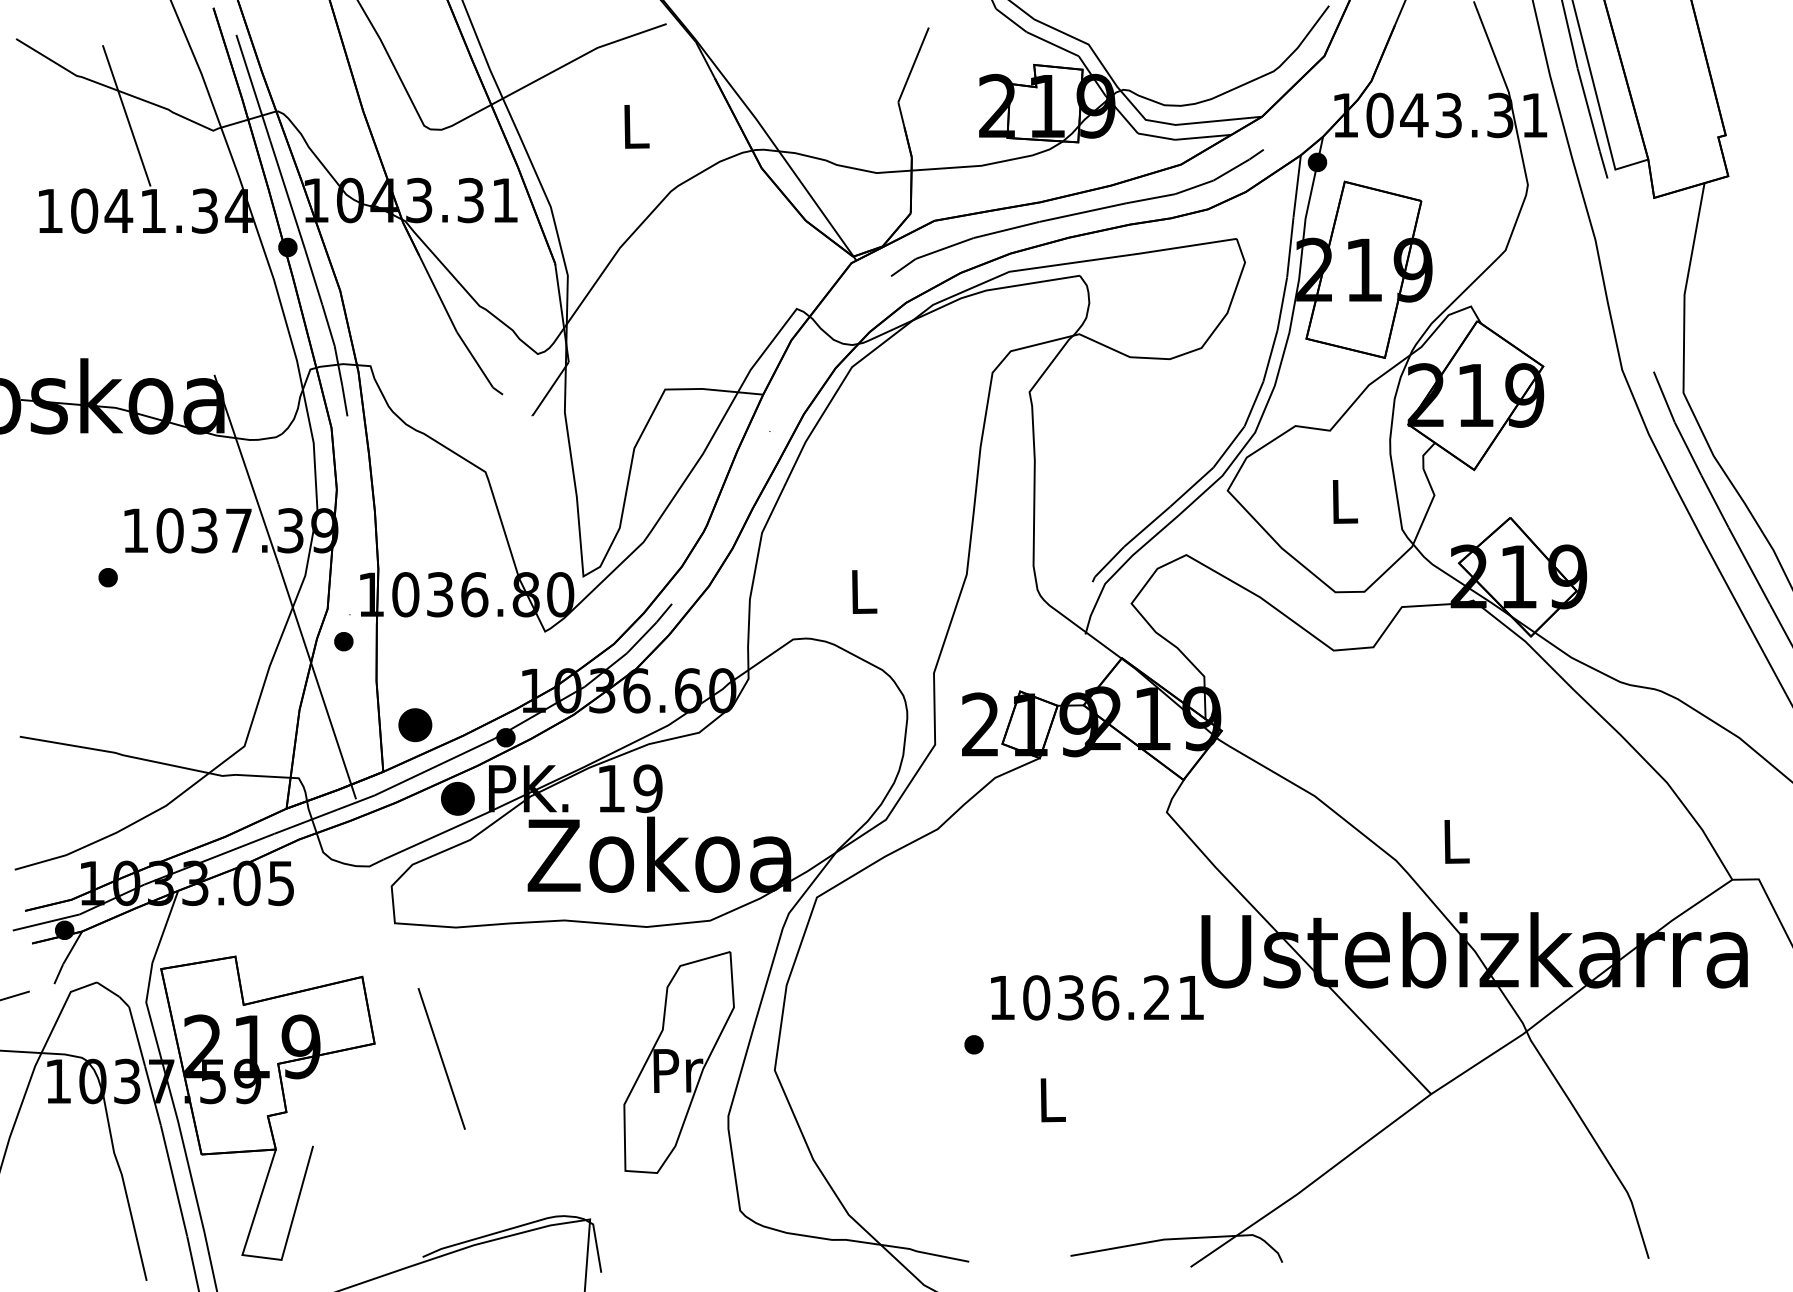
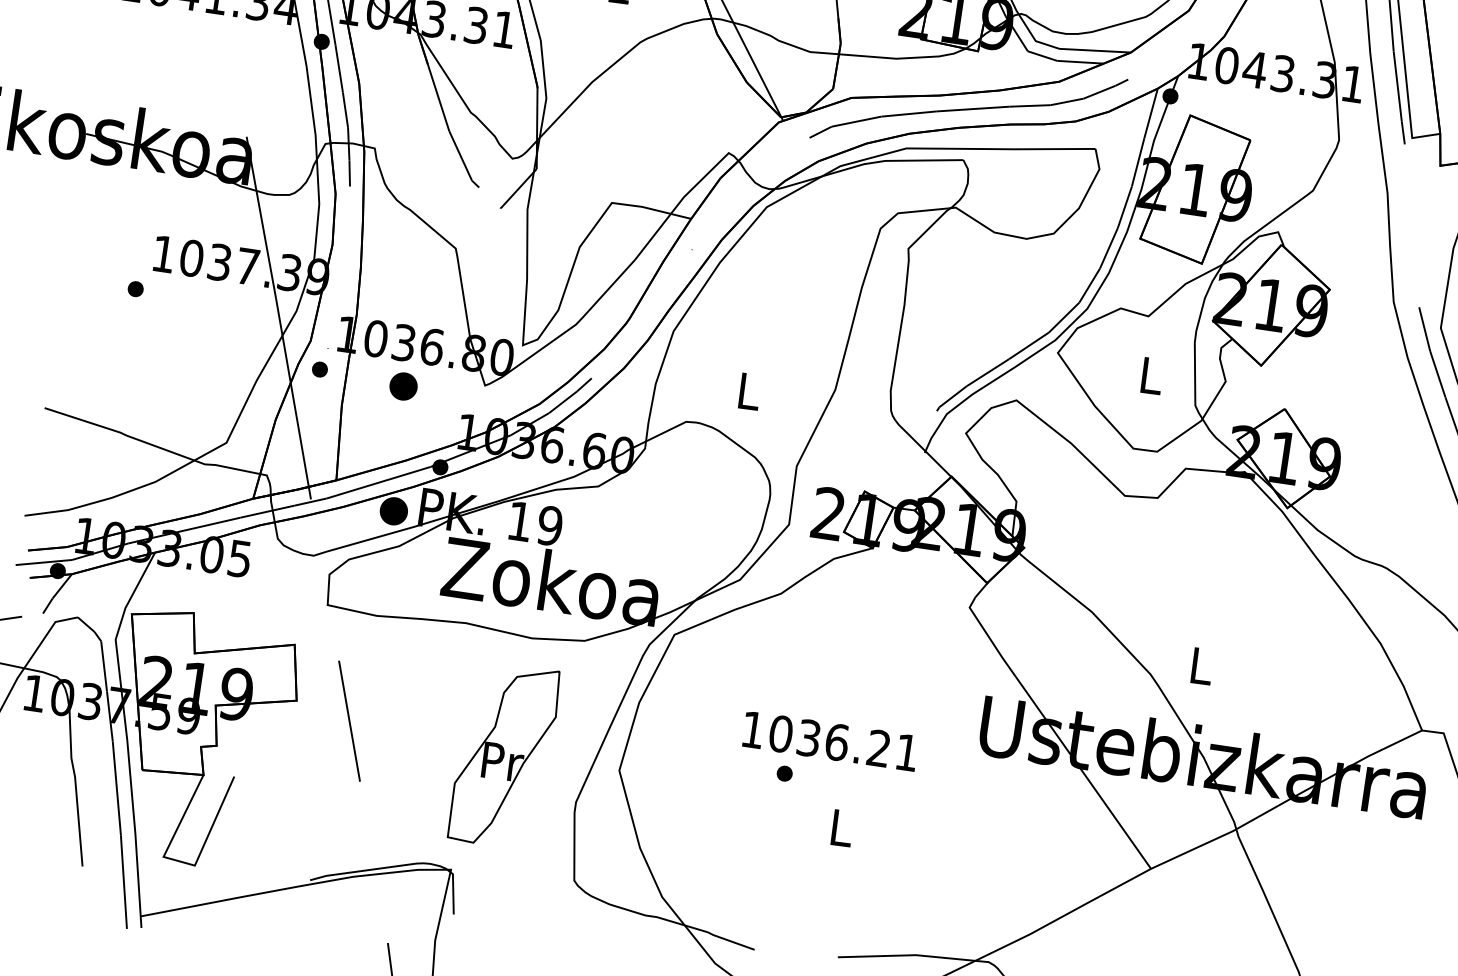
part: (415, 725) -> (403, 386), moved
text: (1097, 997) -> (830, 741), moved
part: (678, 1062) -> (504, 755), moved

